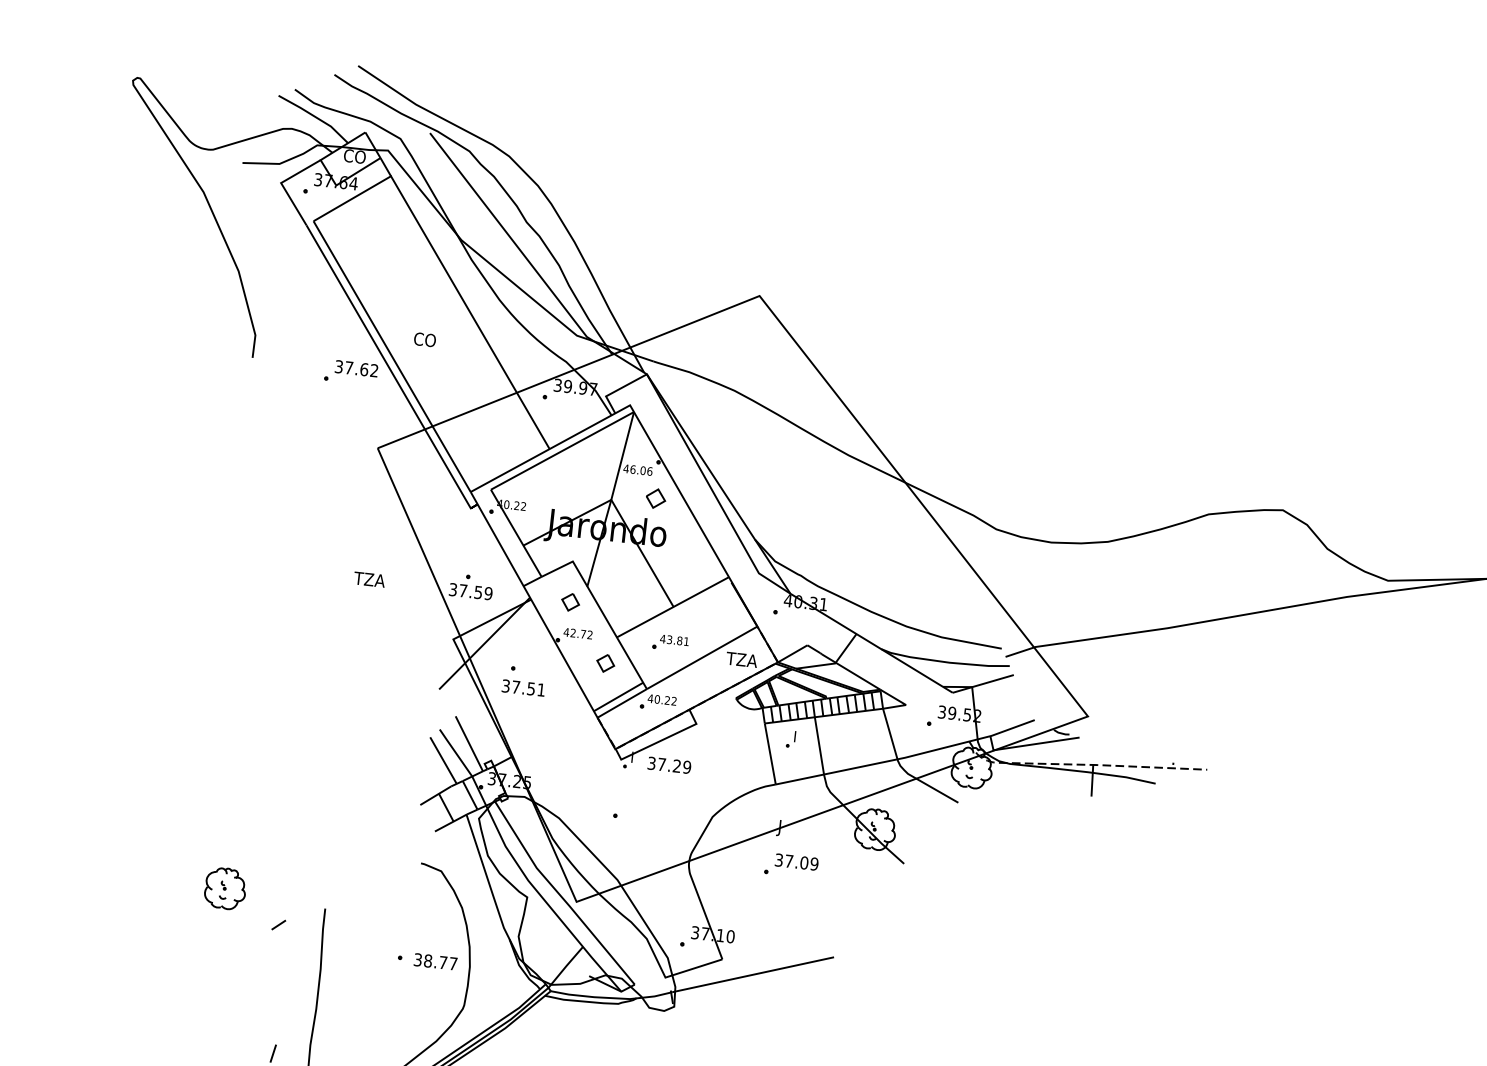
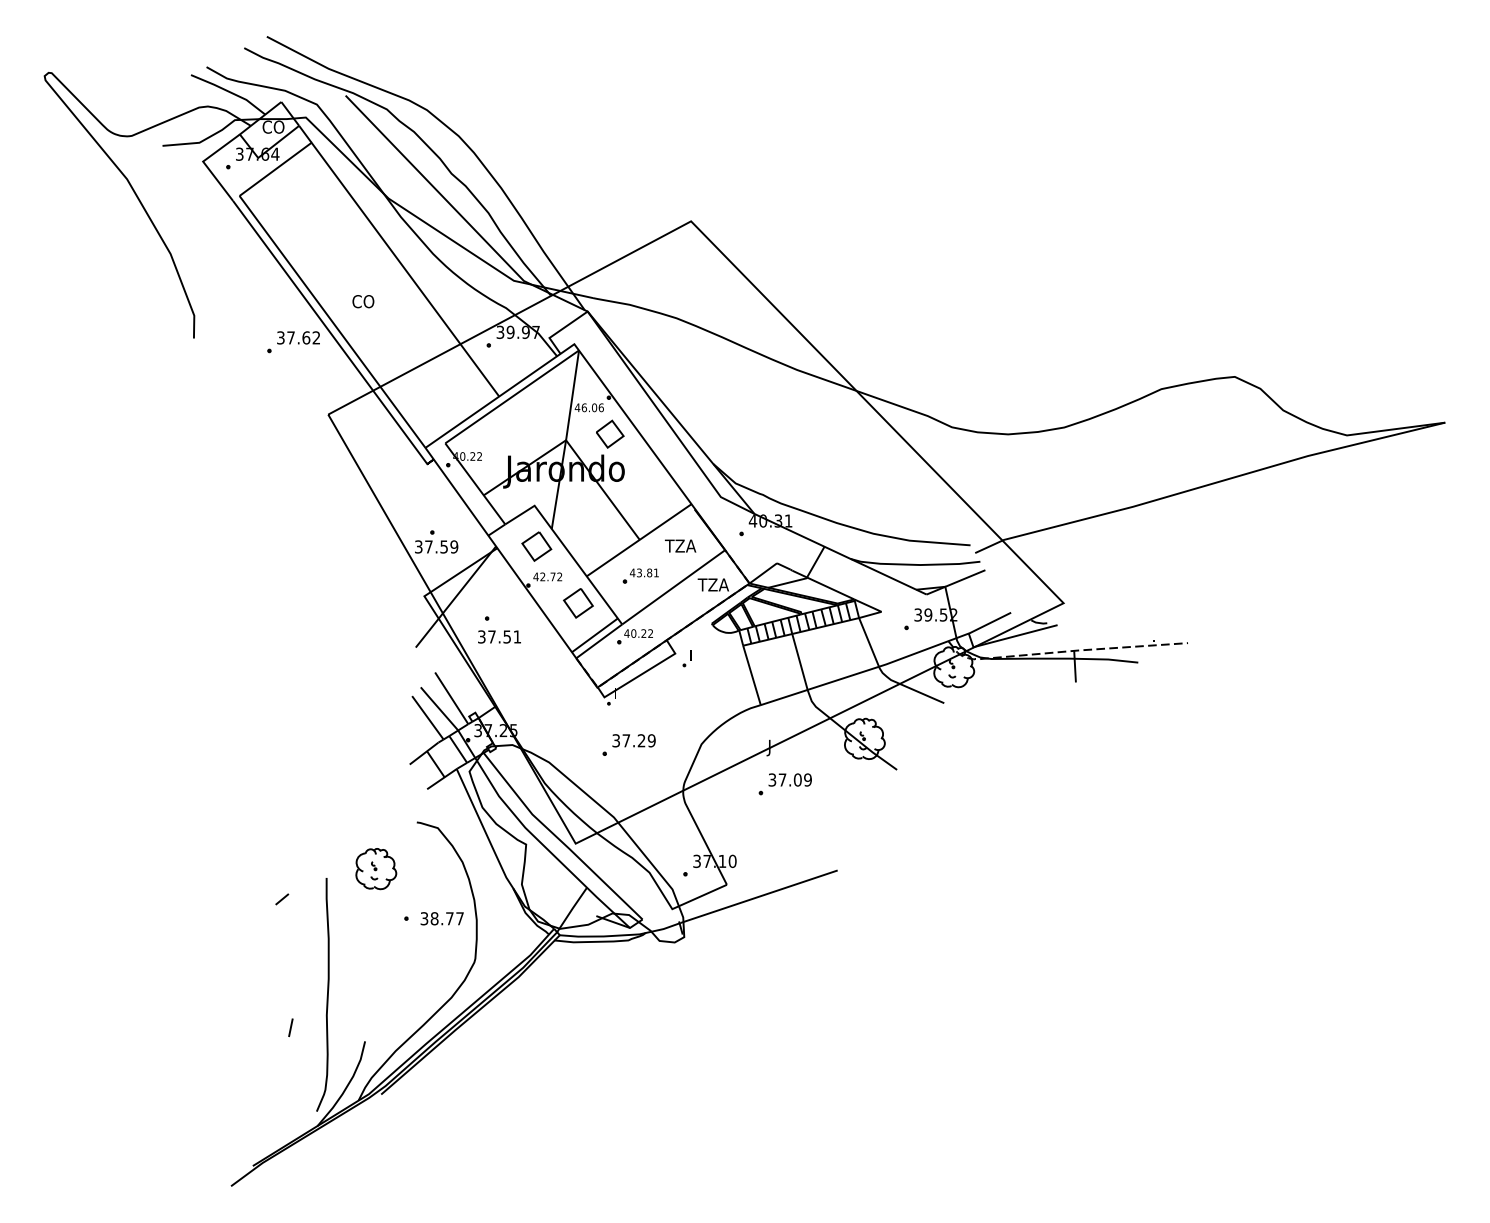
part: (656, 498) -> (610, 433), size x1.43
text: (369, 579) -> (680, 545), moved
part: (570, 602) -> (536, 546), size x1.67
part: (605, 663) -> (578, 603), size x1.67
part: (790, 739) -> (686, 658), moved
text: (668, 765) -> (633, 740), moved
part: (225, 889) -> (376, 869), moved

